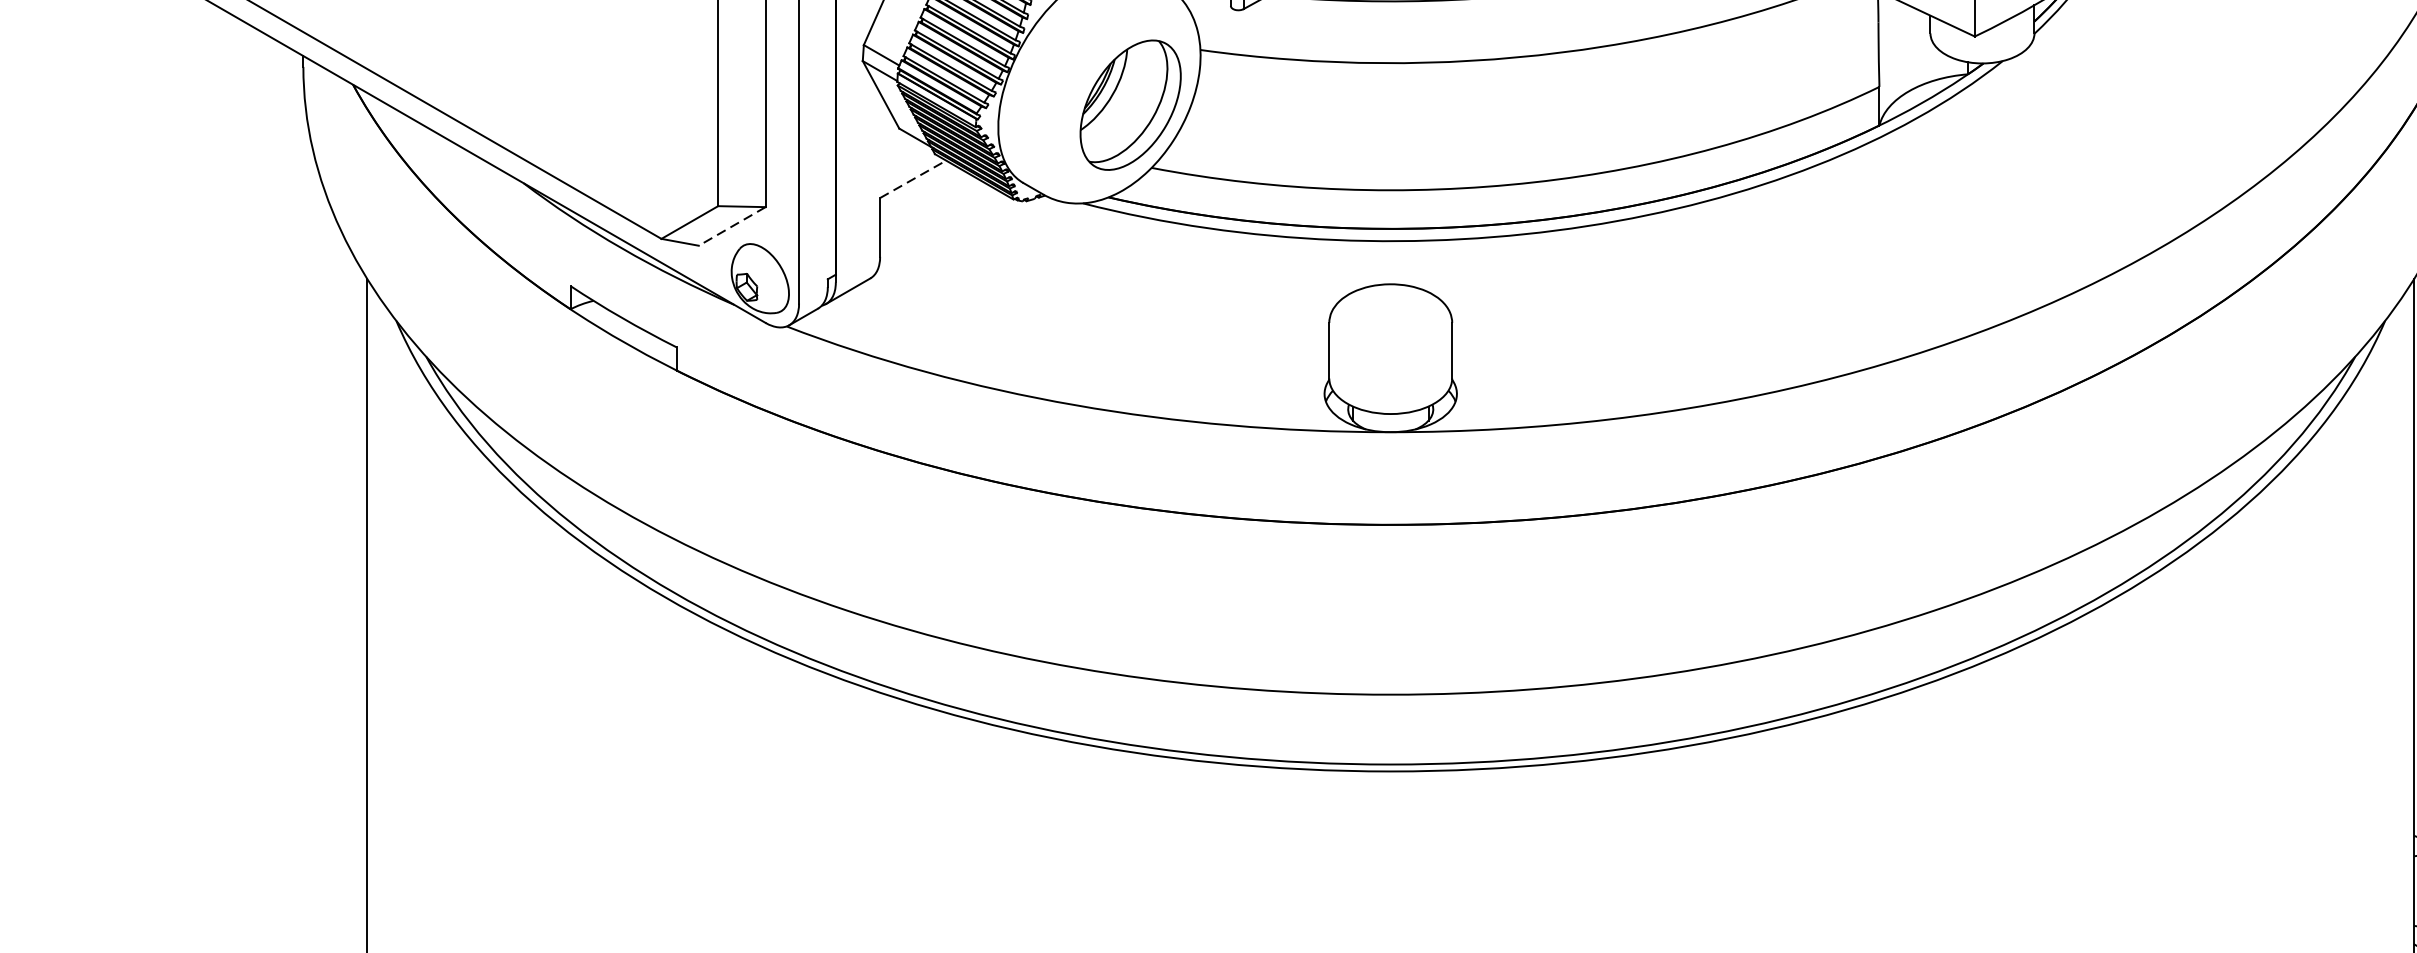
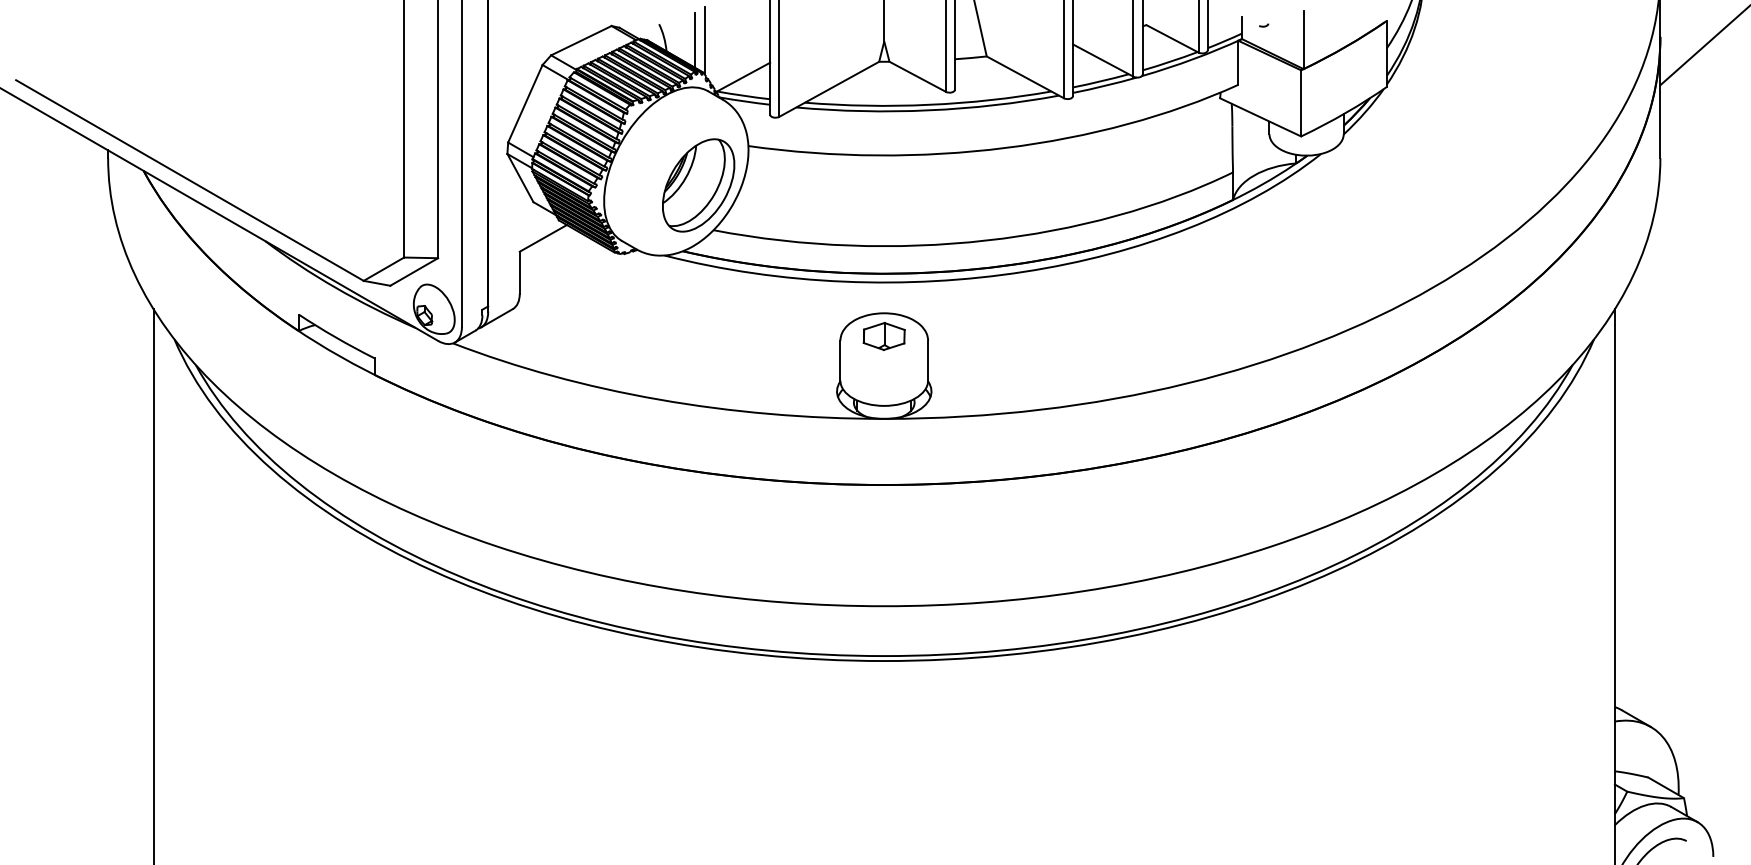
line: (913, 179) -> (543, 238), dashed -> solid
line: (732, 227) -> (414, 272), dashed -> solid
part: (1389, 316) -> (883, 336), added

